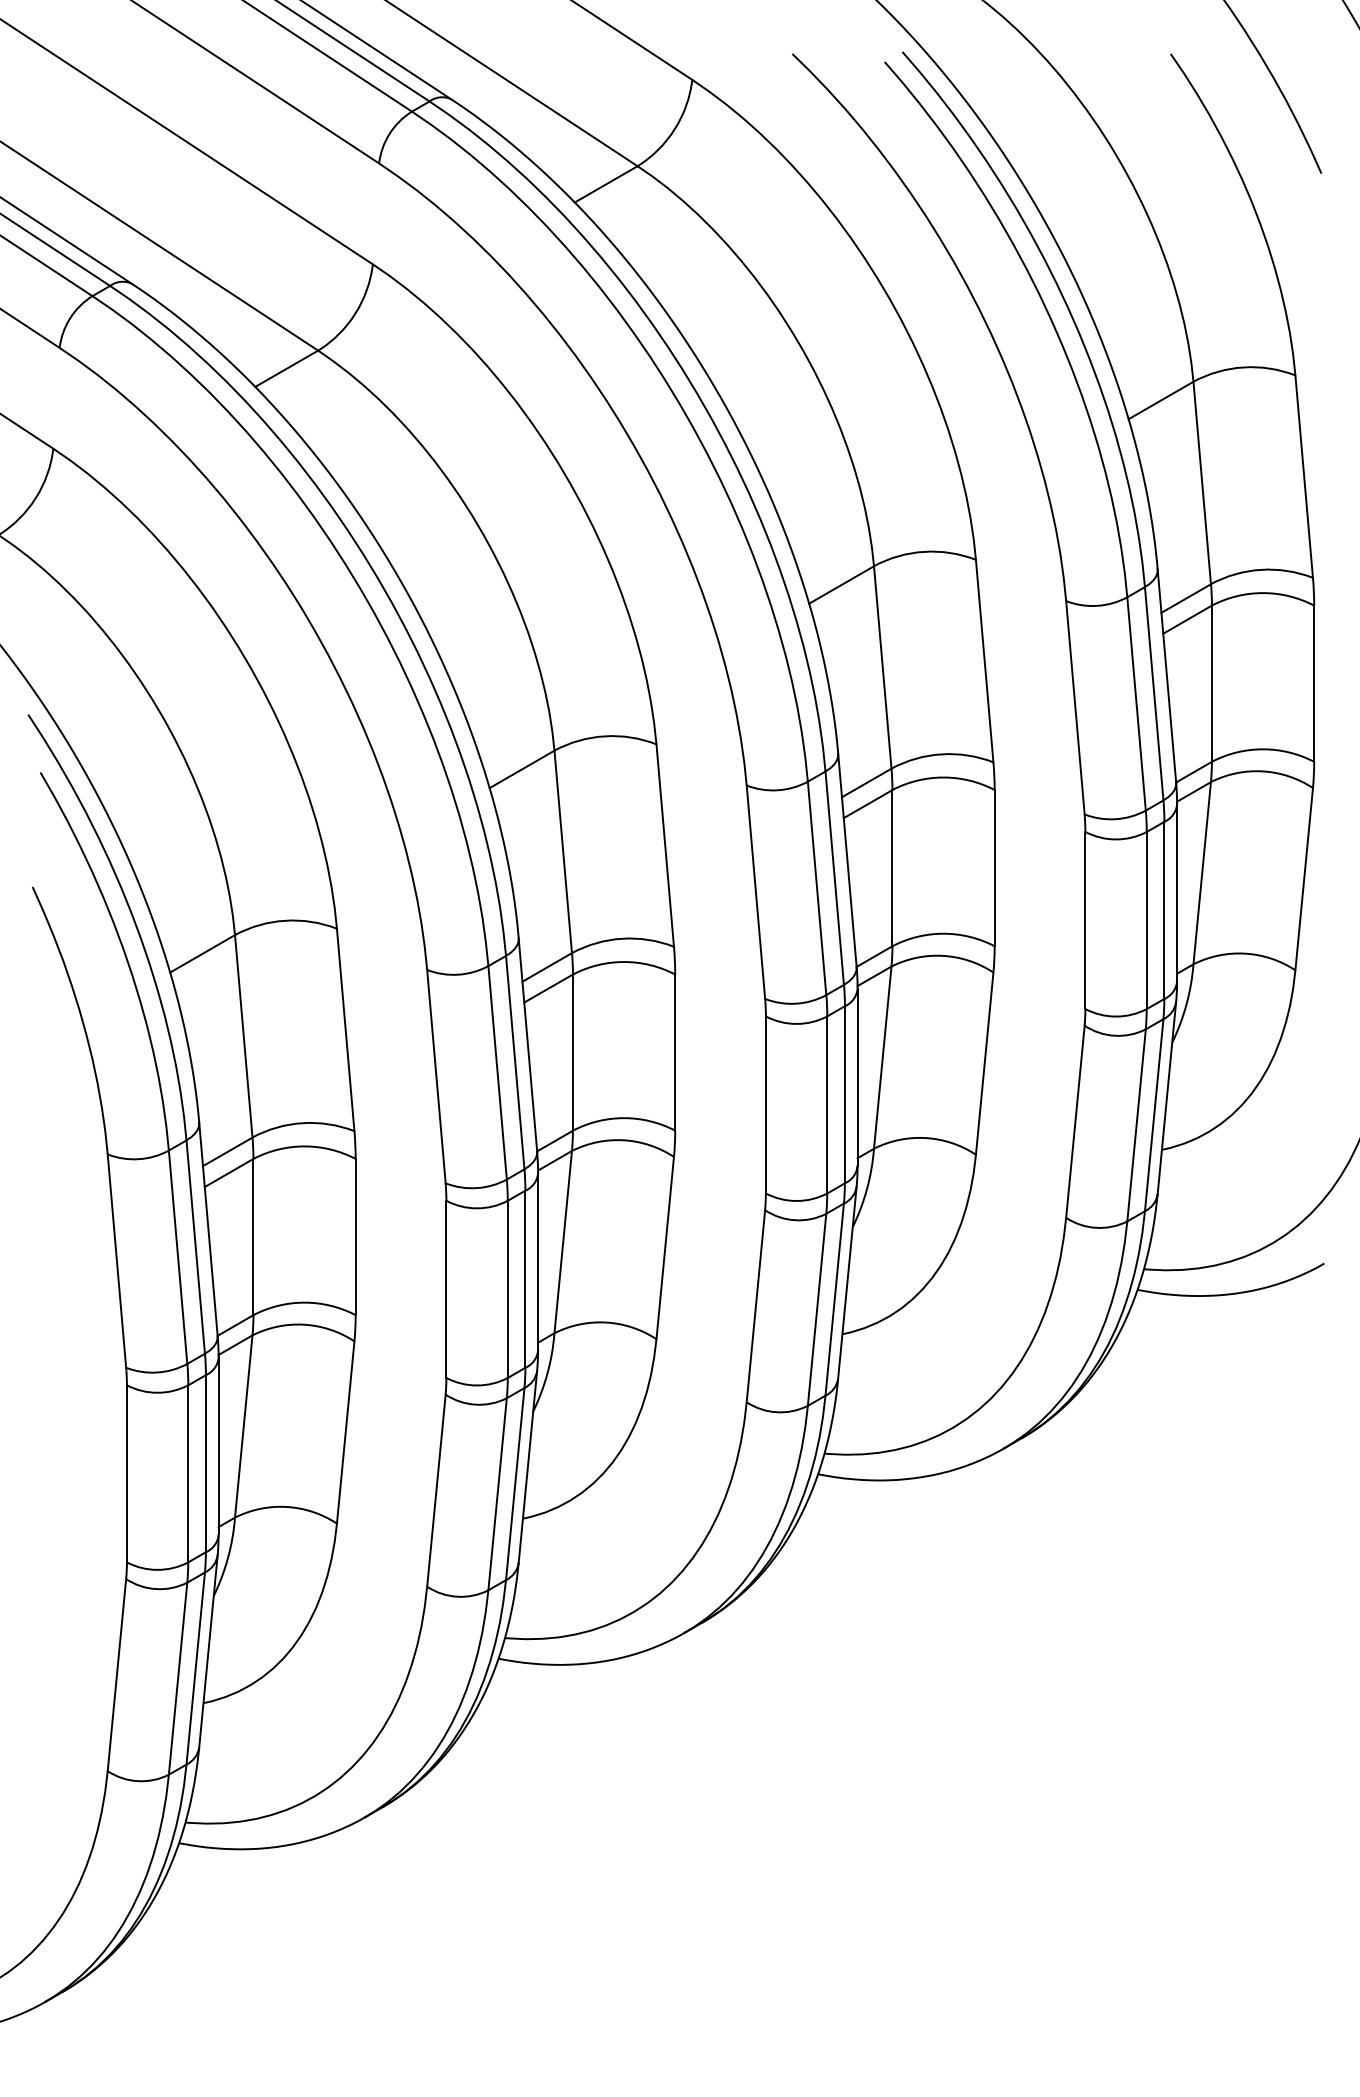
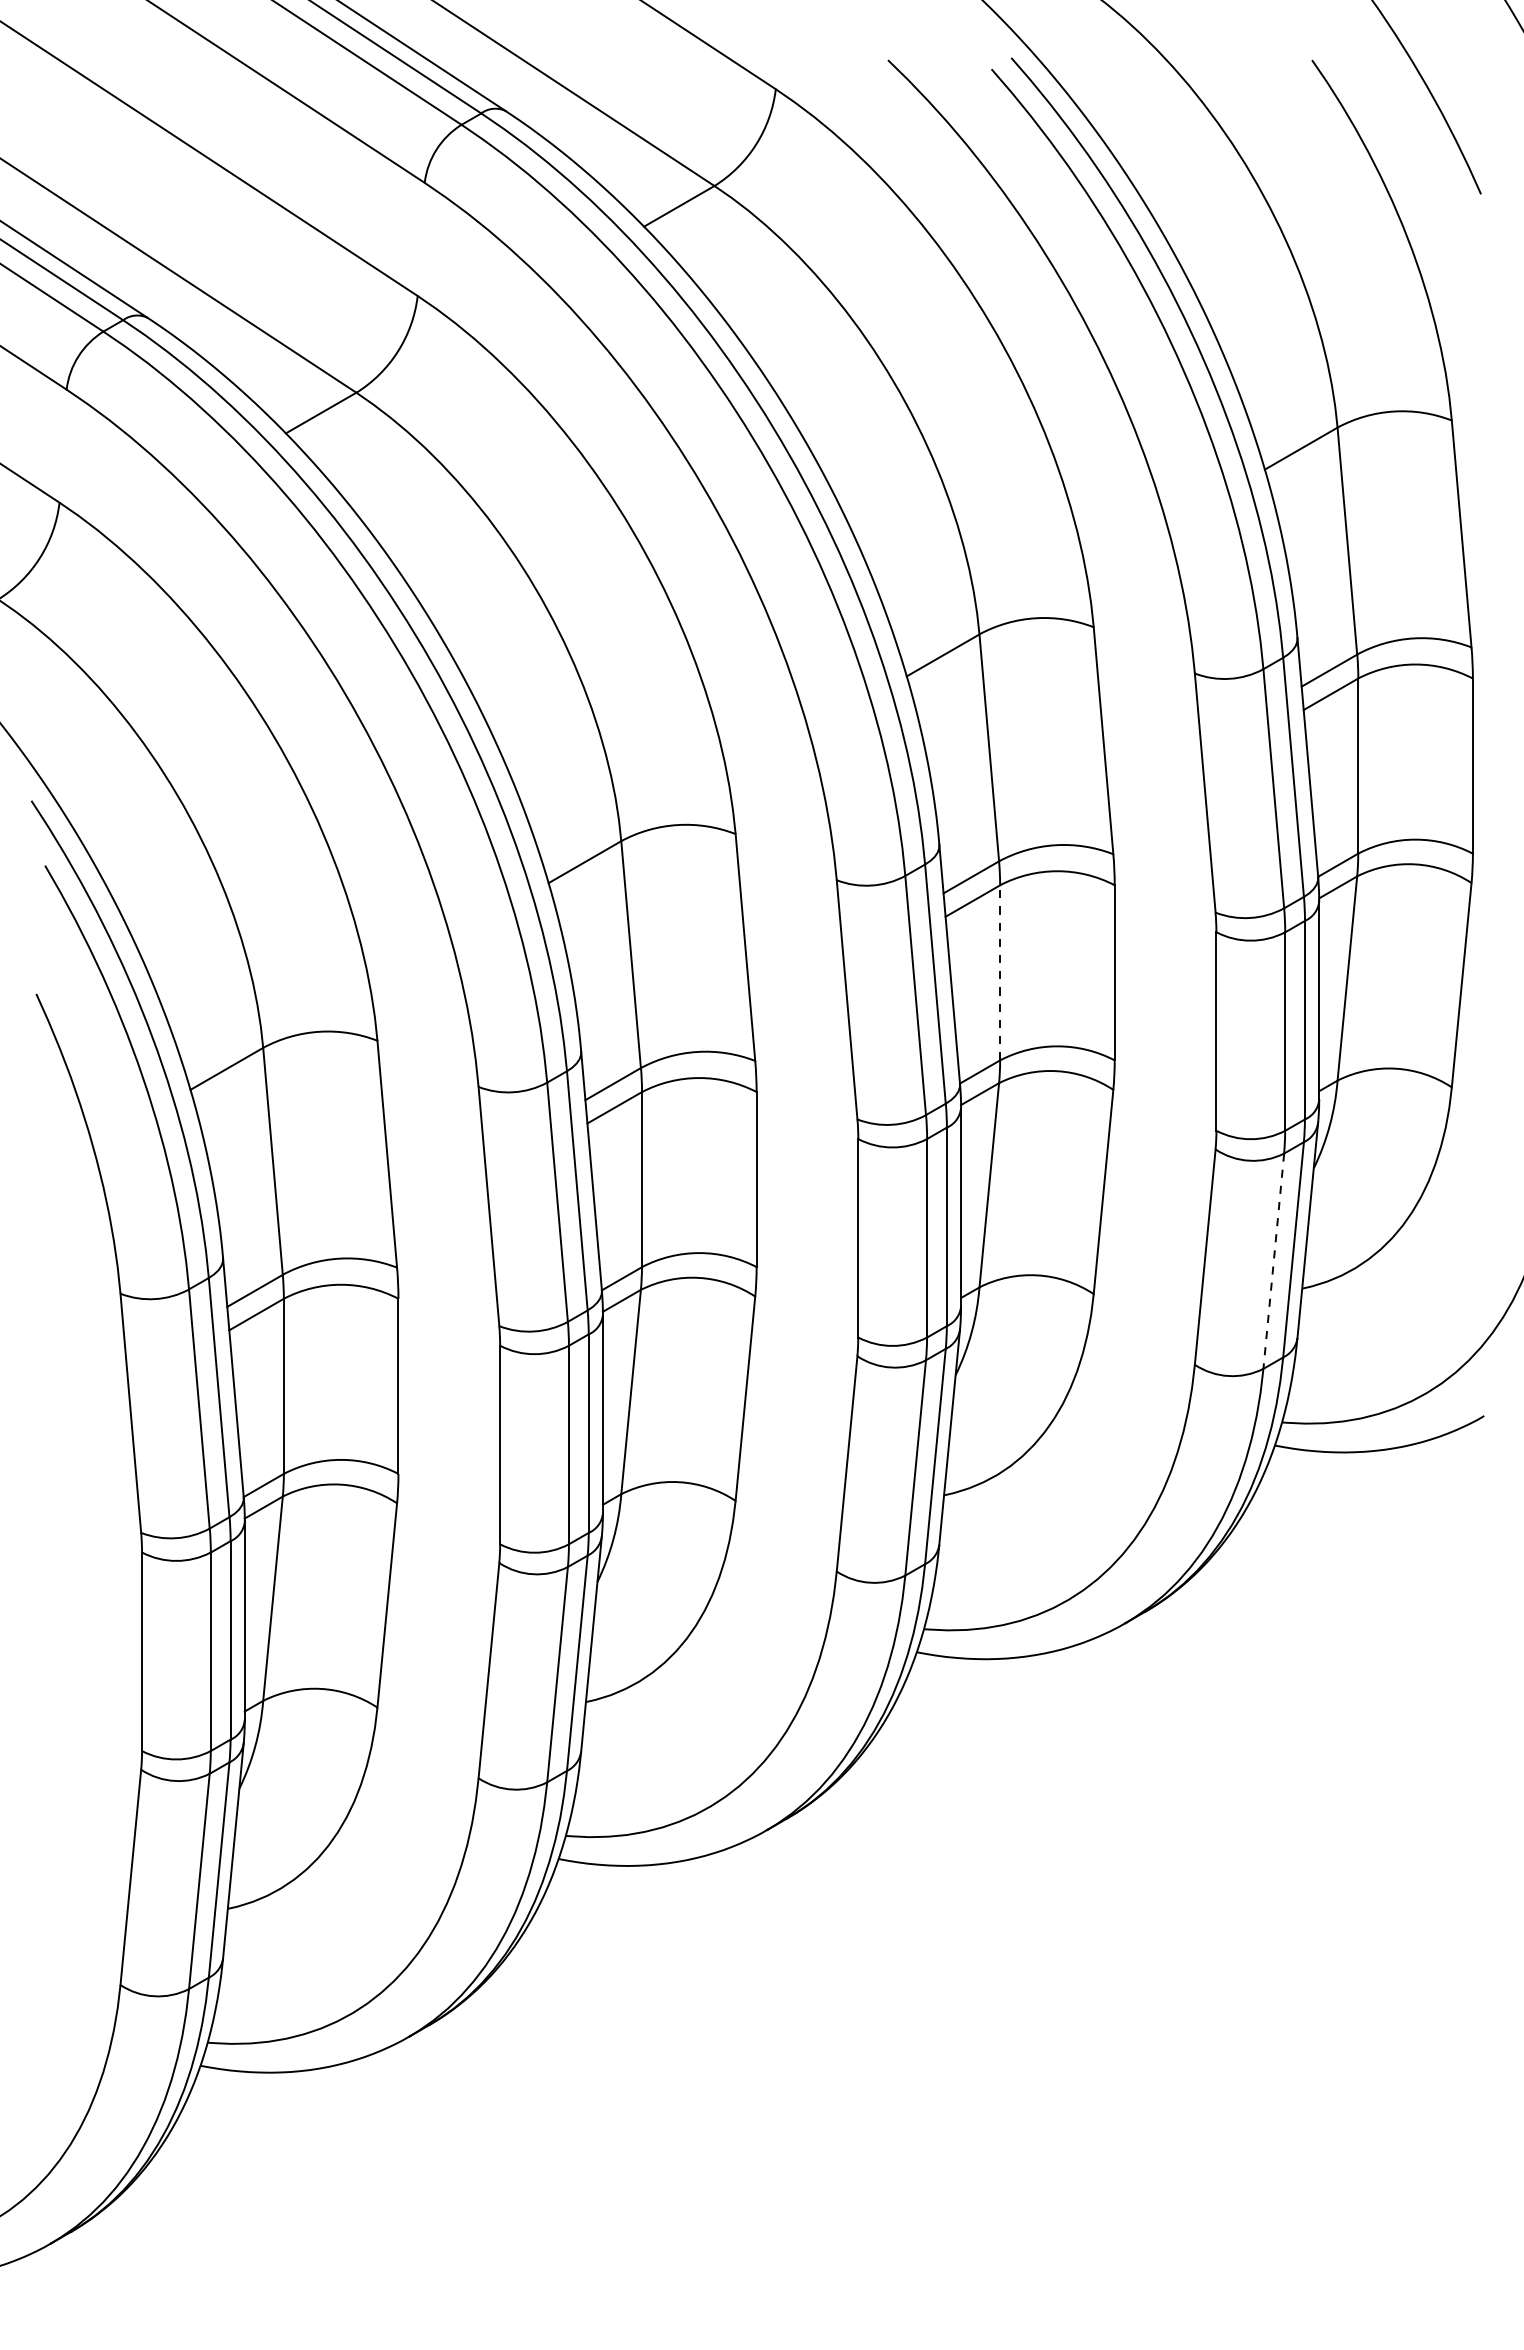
line: (892, 867) -> (1000, 972), solid -> dashed
line: (1136, 1125) -> (1273, 1261), solid -> dashed

